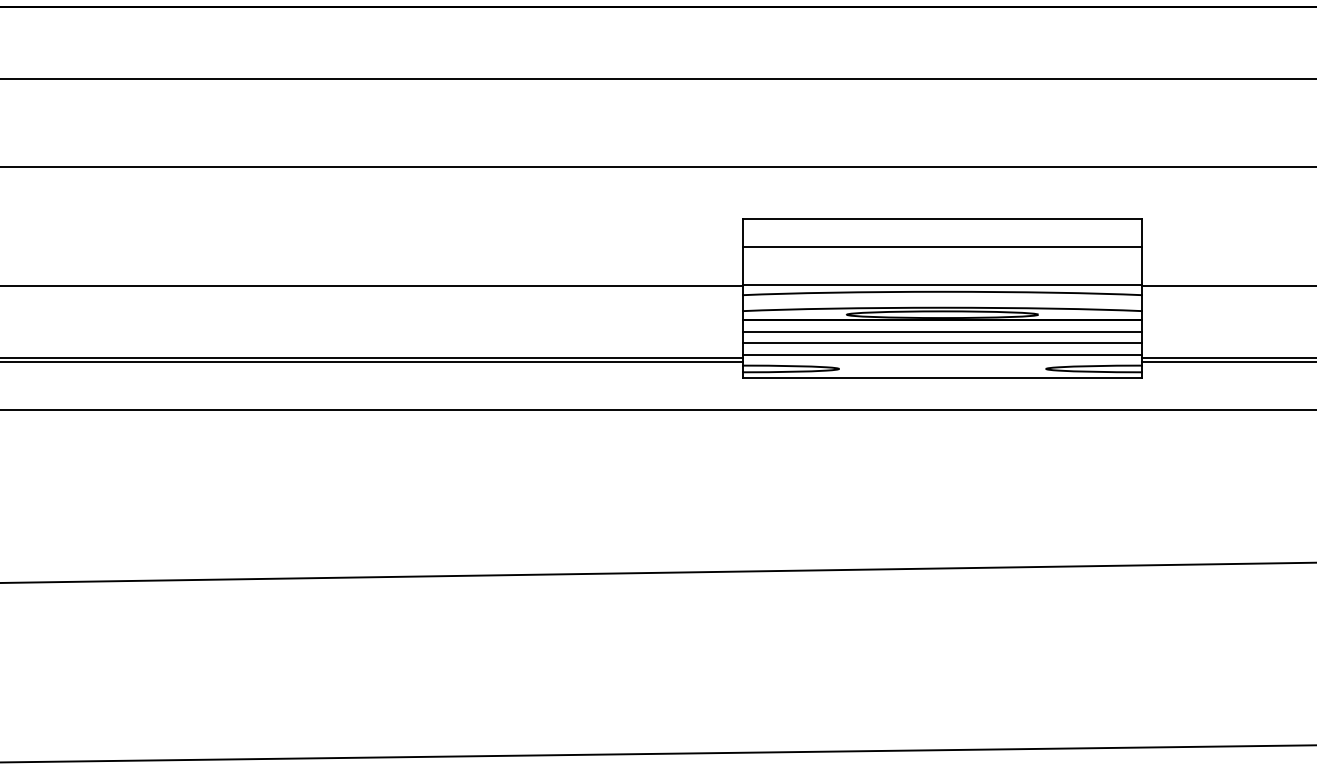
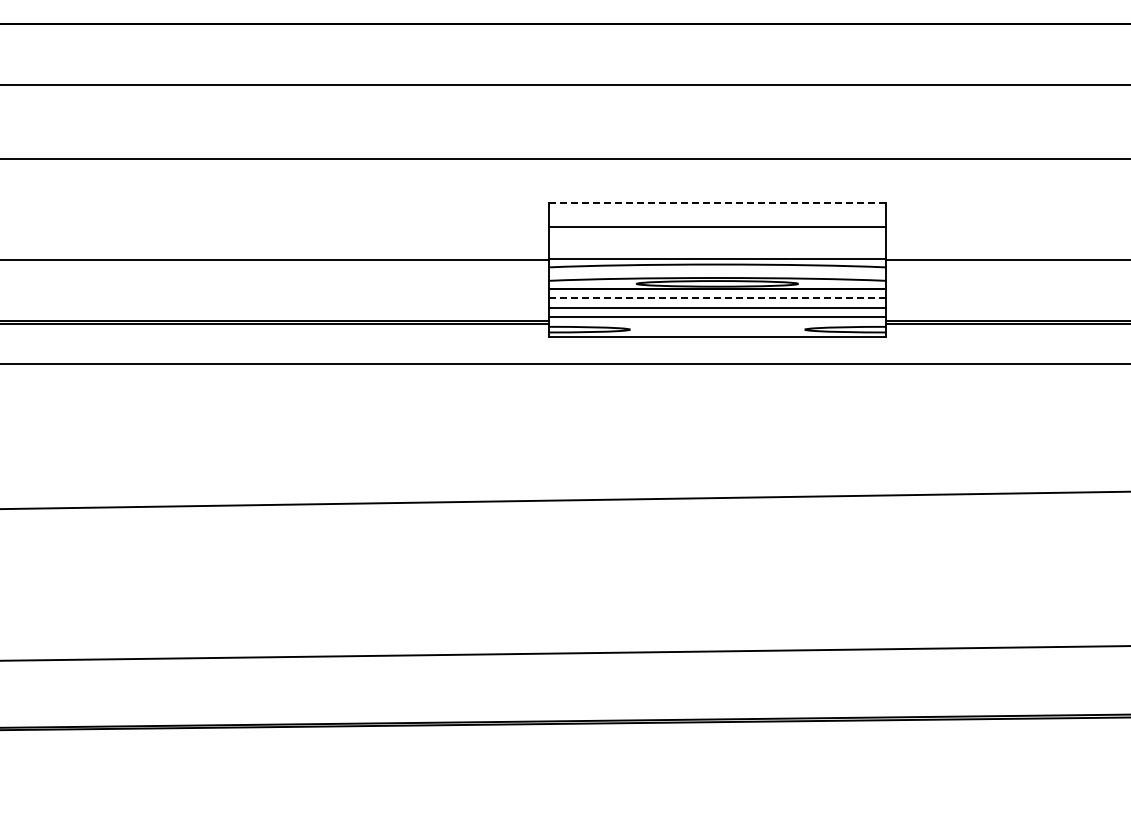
line: (943, 219) -> (718, 203), solid -> dashed
line: (943, 332) -> (718, 298), solid -> dashed

